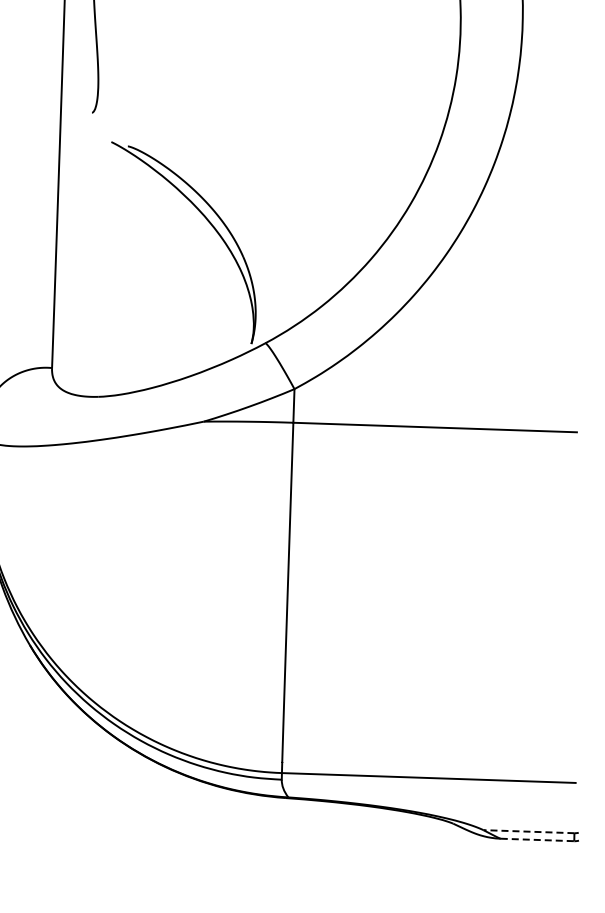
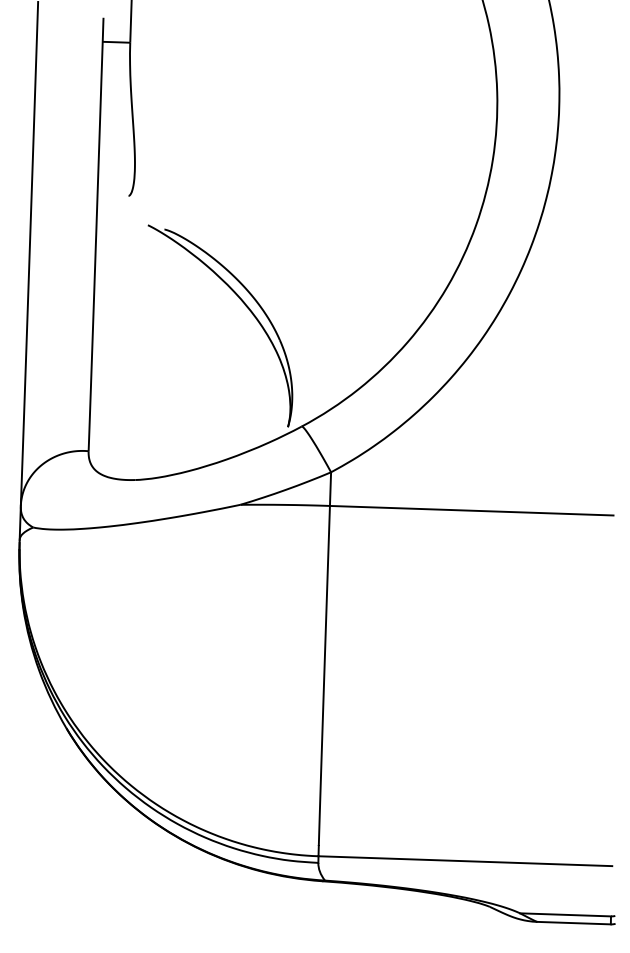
line: (528, 831) -> (565, 914), dashed -> solid
line: (537, 840) -> (574, 923), dashed -> solid

